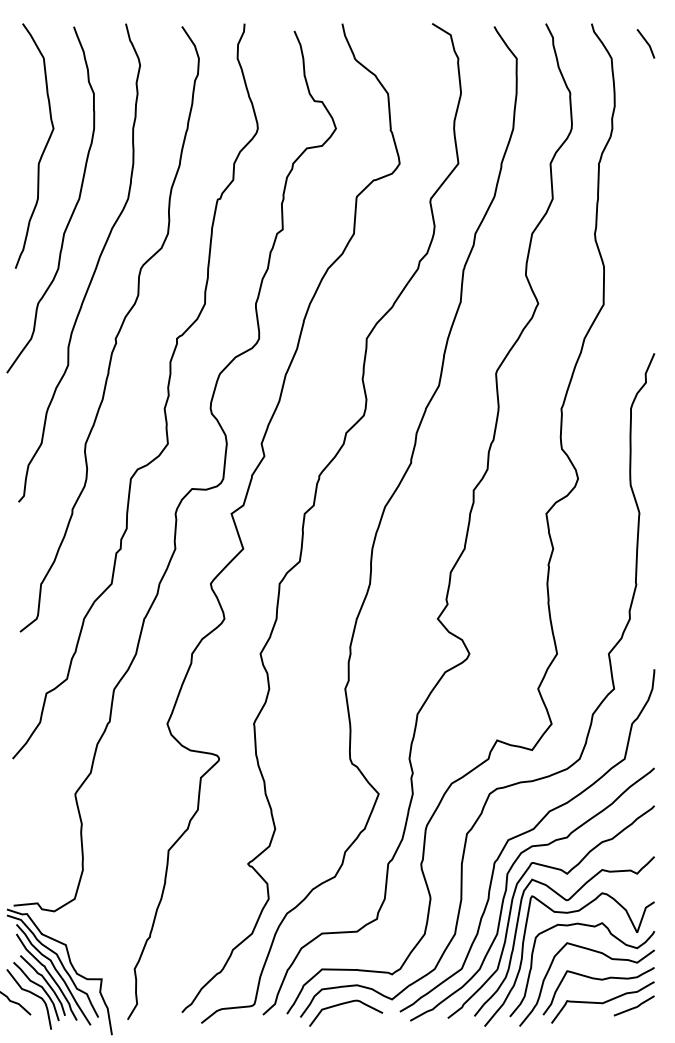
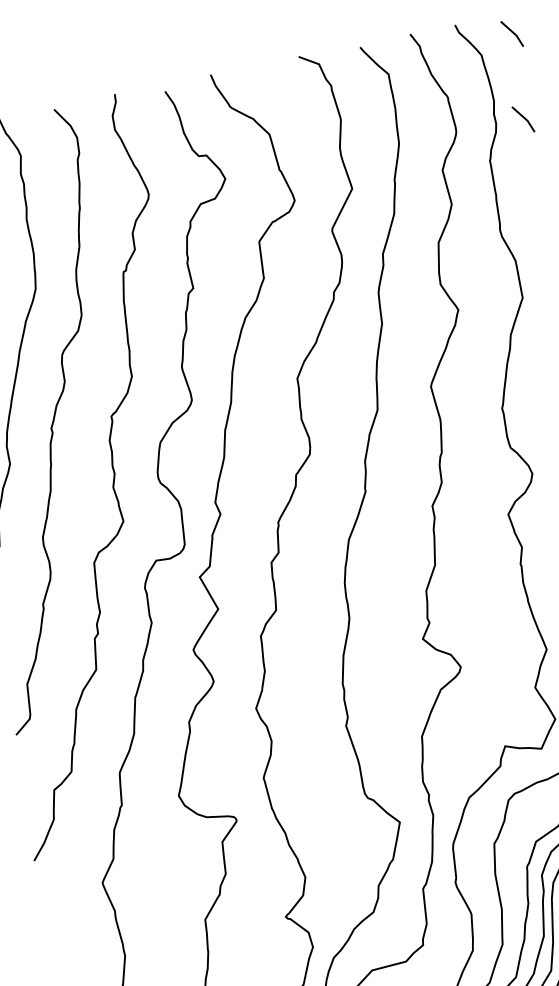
line: (639, 128) -> (522, 118), added

